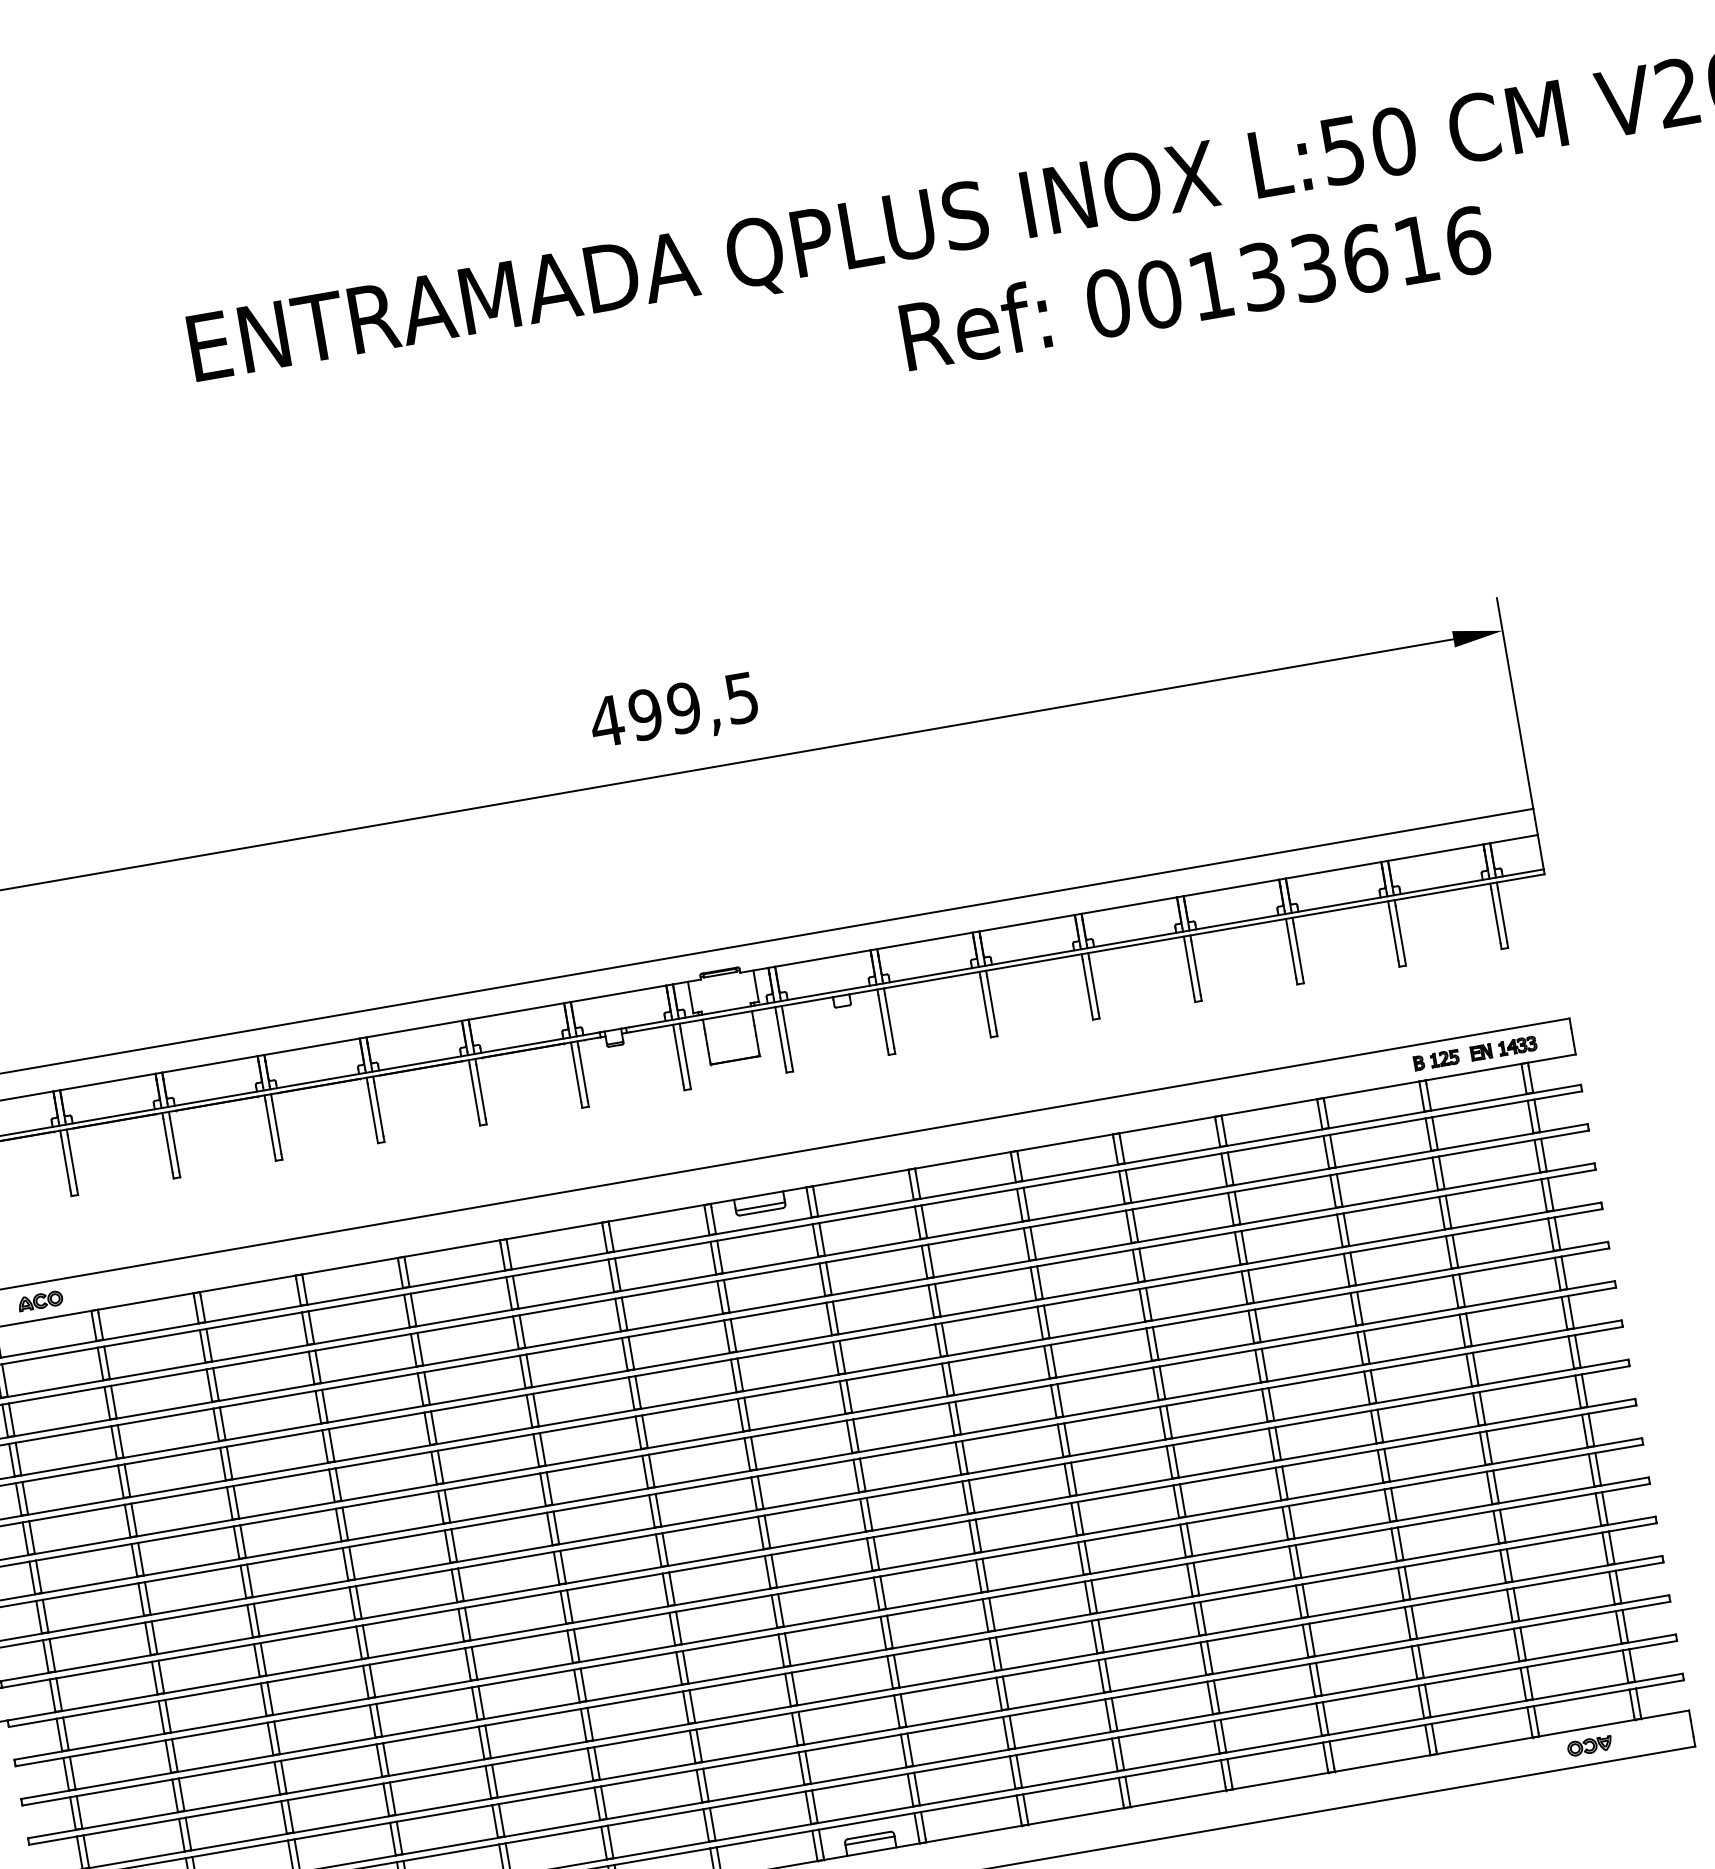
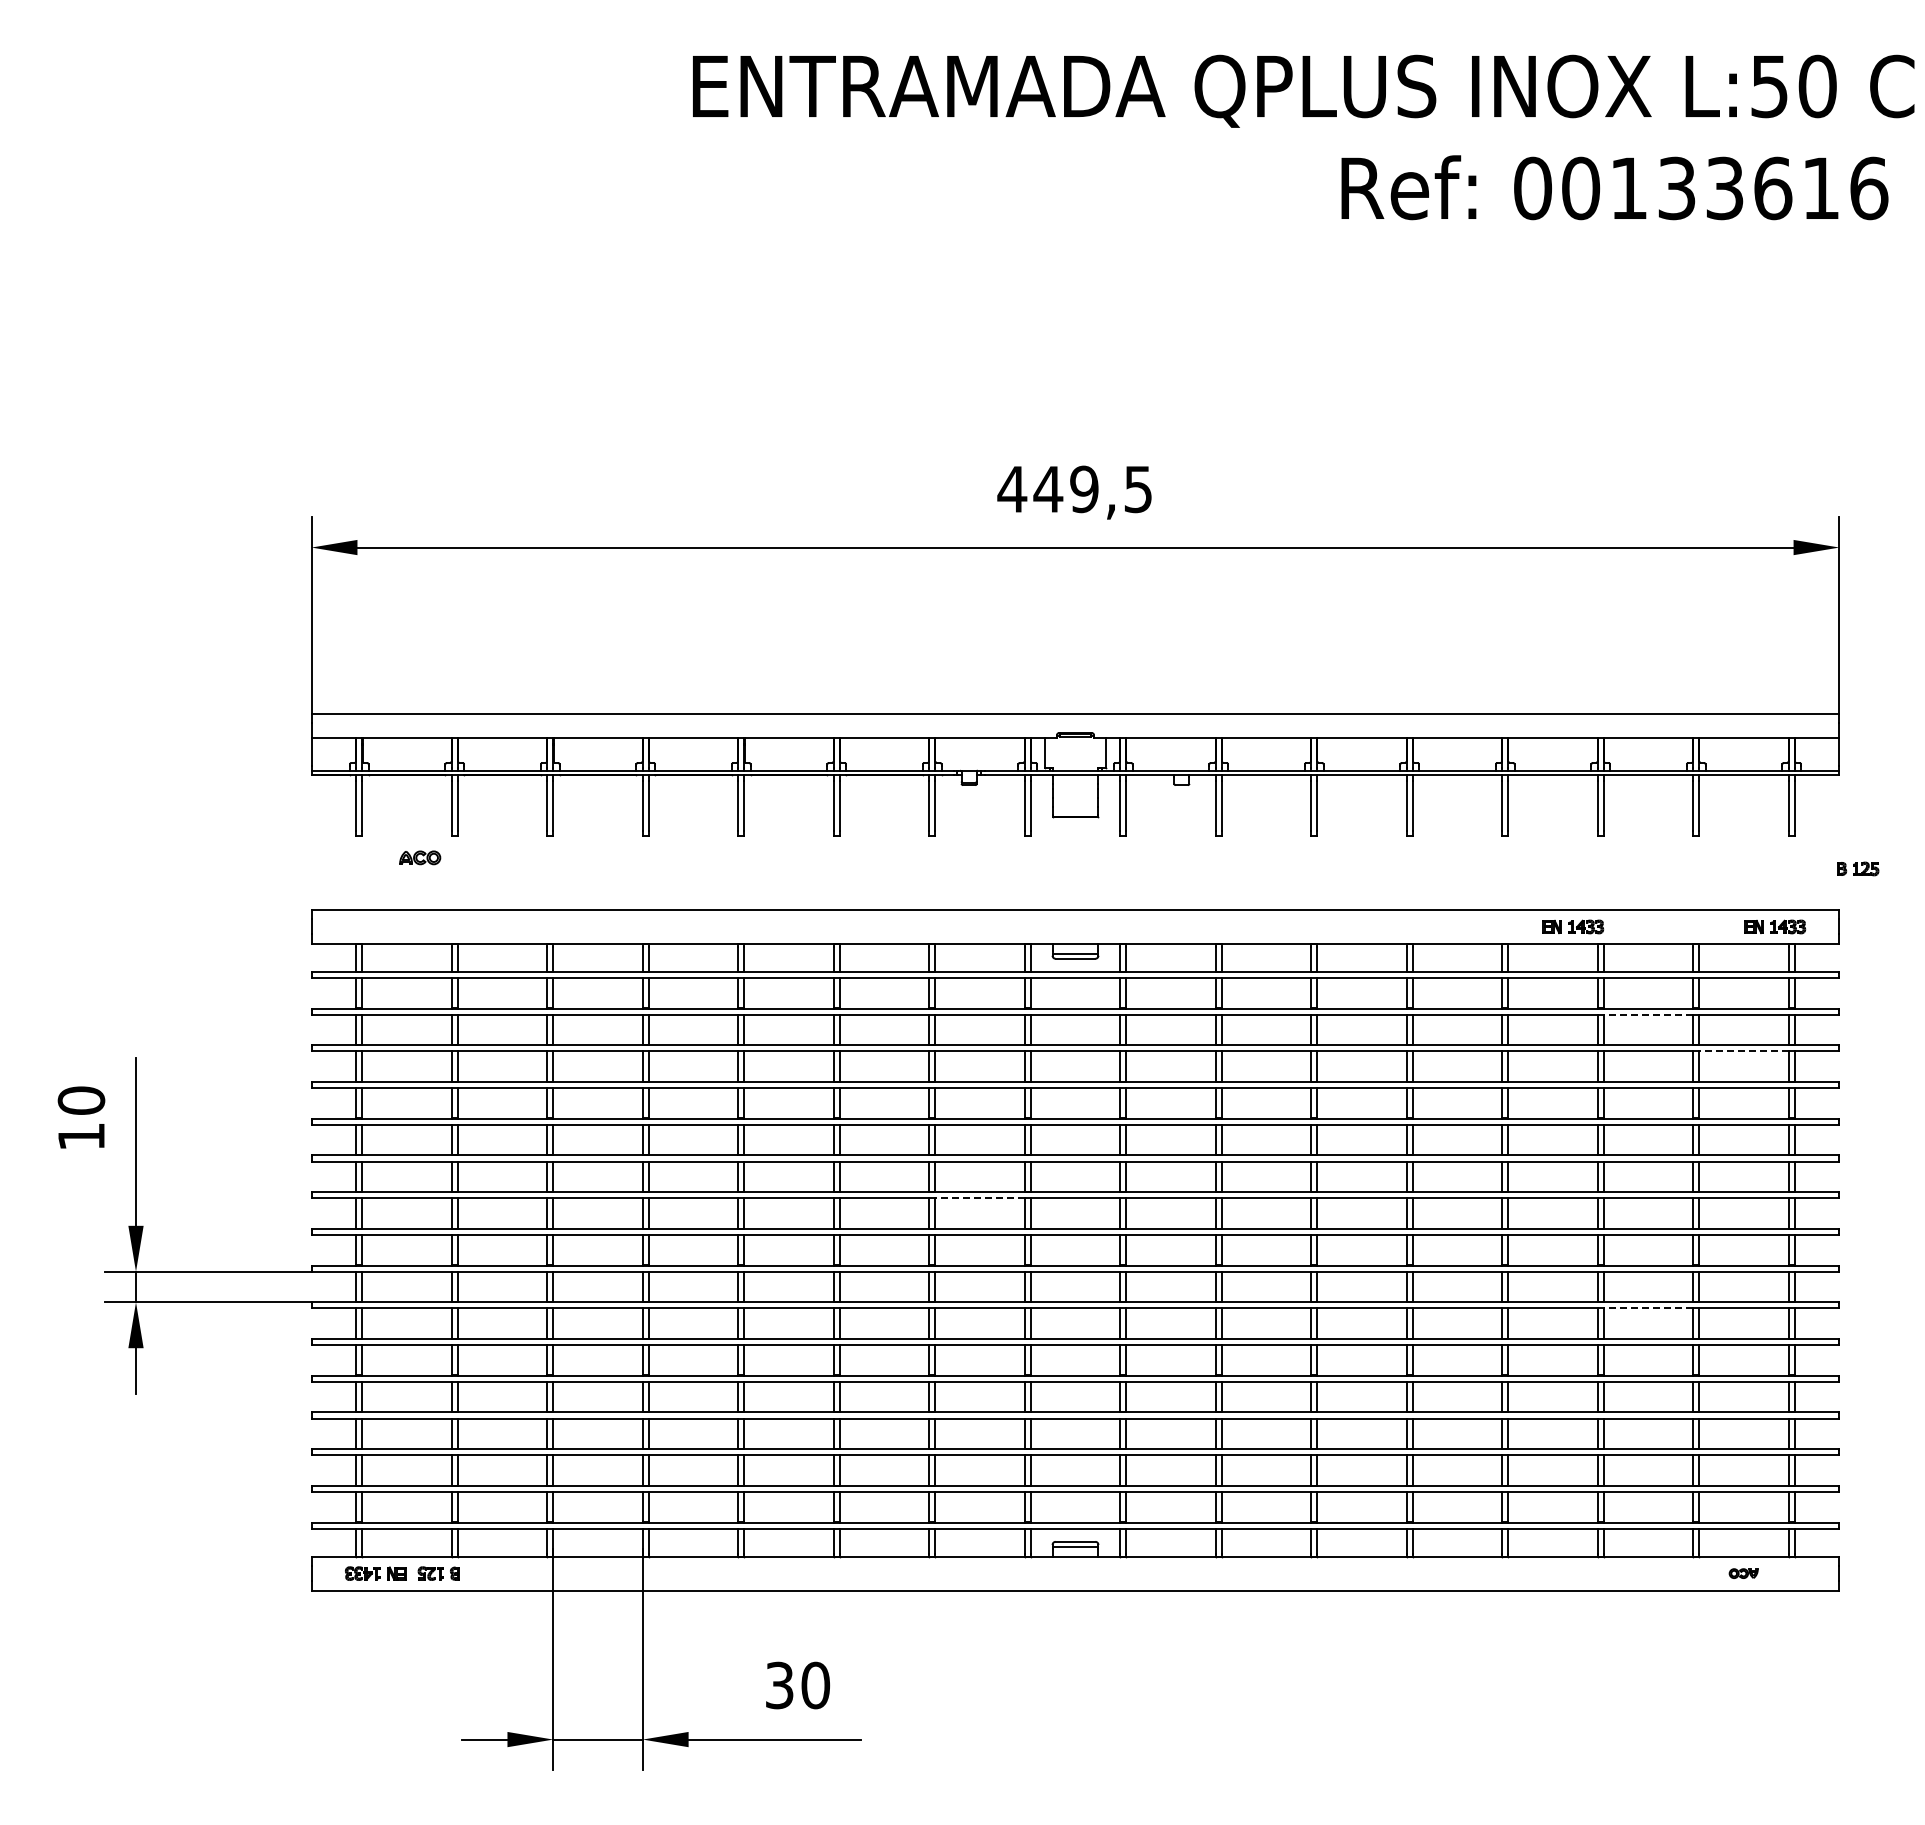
text: (645, 714) -> (1048, 489), 499,5 -> 449,5
part: (1436, 1059) -> (1858, 868), moved
part: (1288, 1085) -> (1573, 926), added
line: (1384, 1165) -> (1648, 1014), solid -> dashed
line: (1493, 1187) -> (1743, 1051), solid -> dashed
part: (40, 1300) -> (420, 857), moved
line: (1438, 1480) -> (1648, 1308), solid -> dashed
line: (704, 1485) -> (980, 1198), solid -> dashed
part: (1589, 1745) -> (1743, 1573), size x0.7

